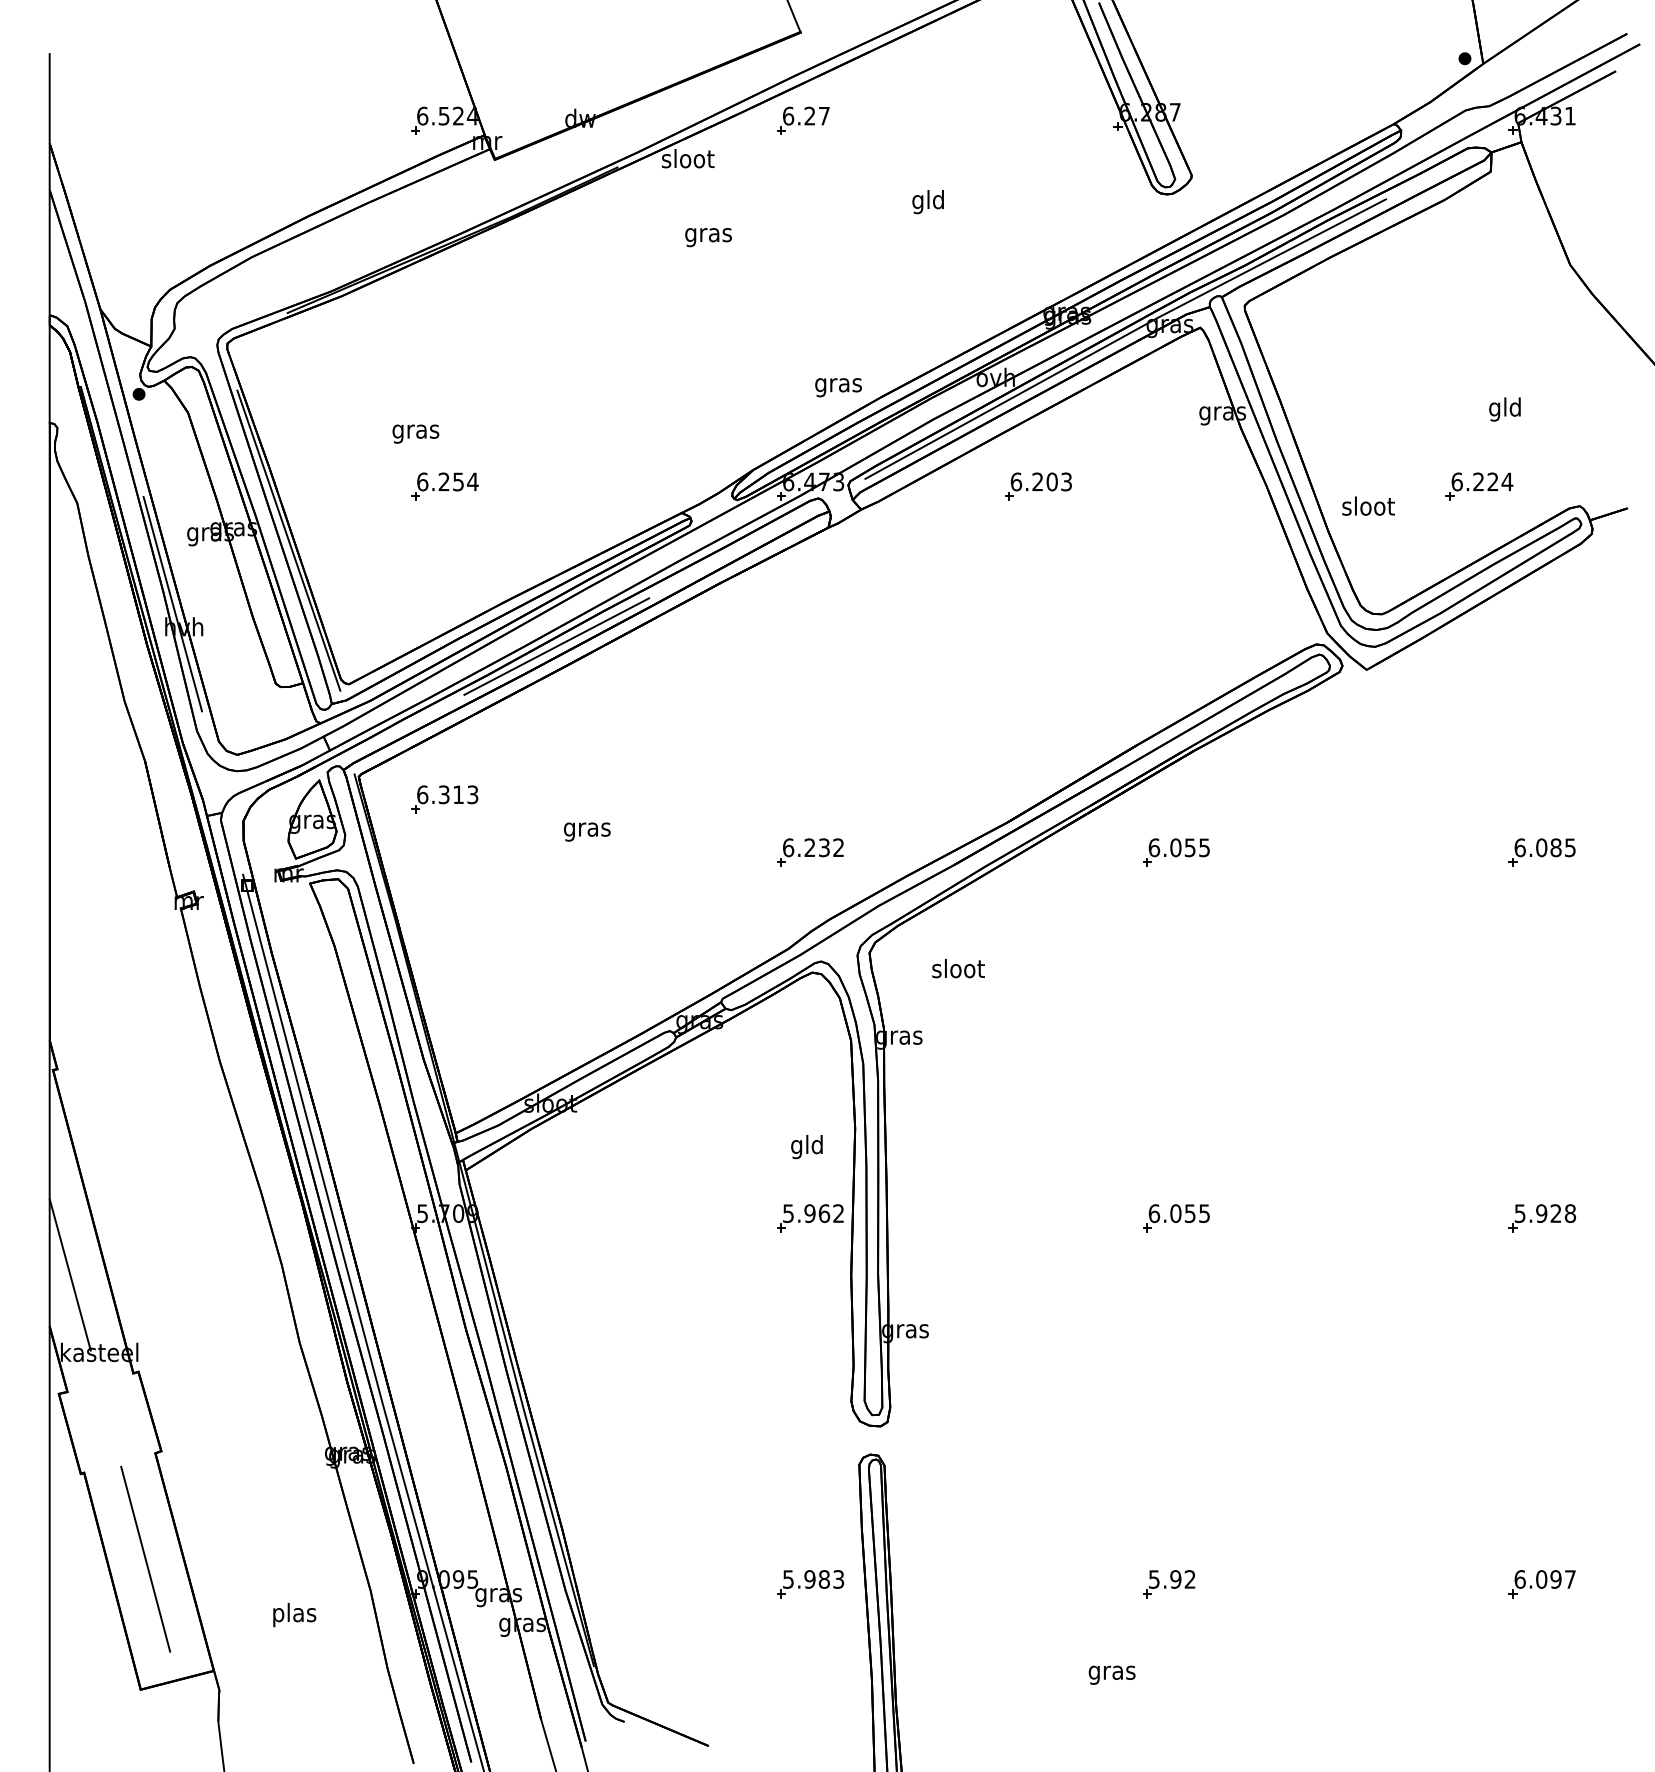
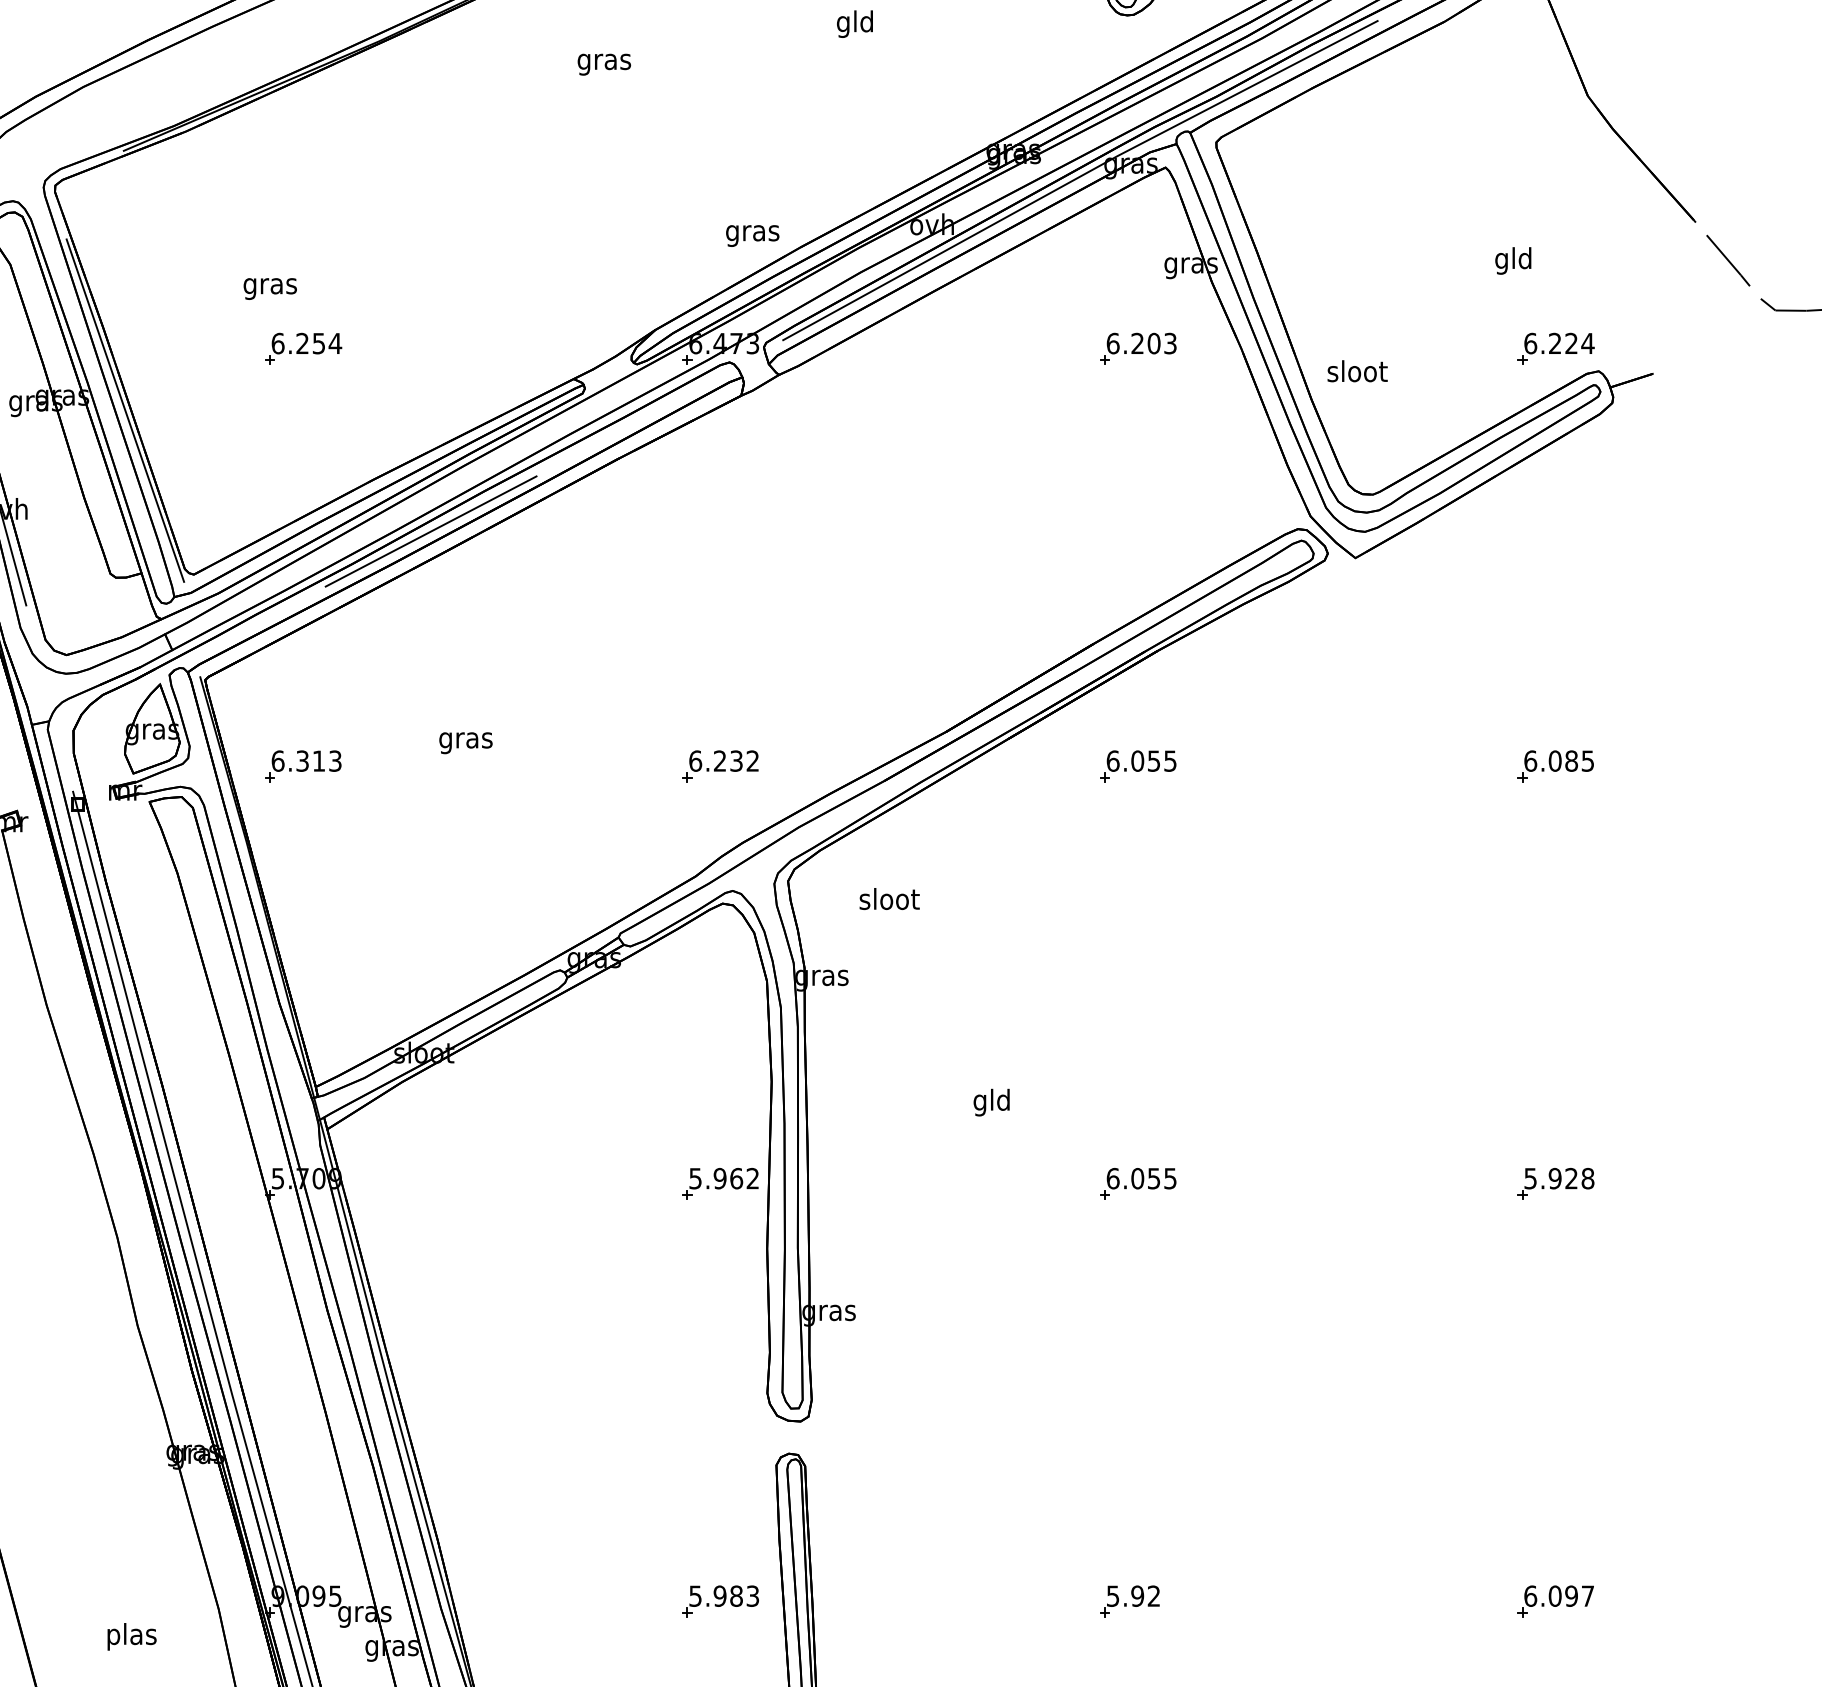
part: (1038, 486) -> (1138, 348), moved
part: (1479, 486) -> (1556, 348), moved
part: (444, 799) -> (302, 766), moved
text: (806, 1147) -> (991, 1103), moved

